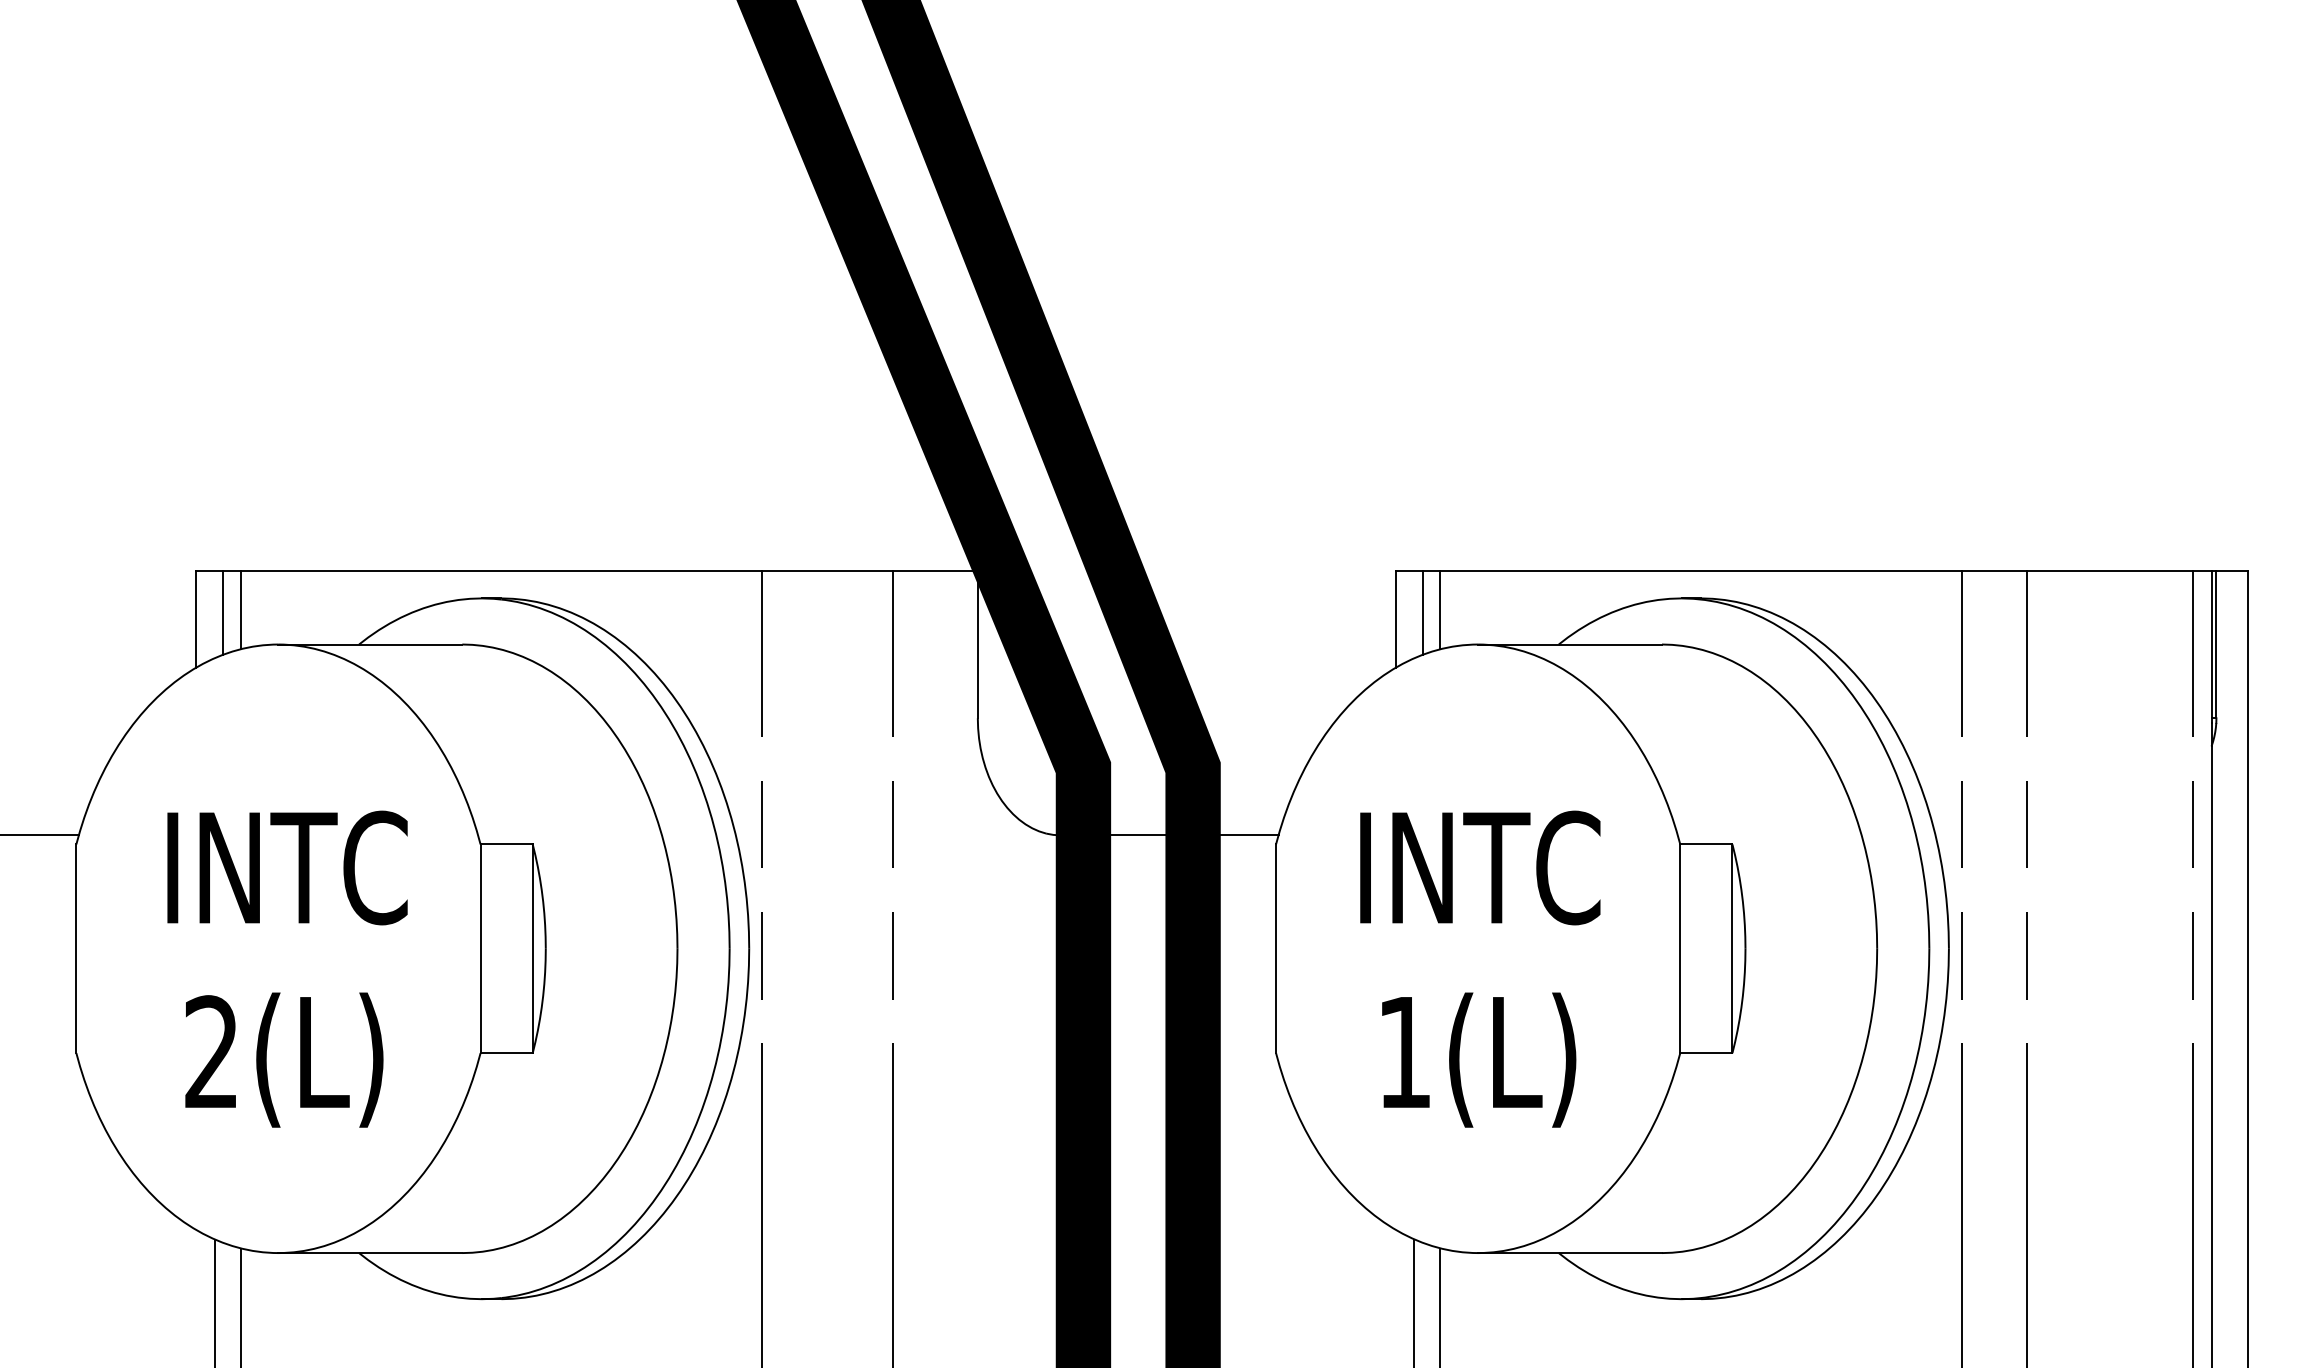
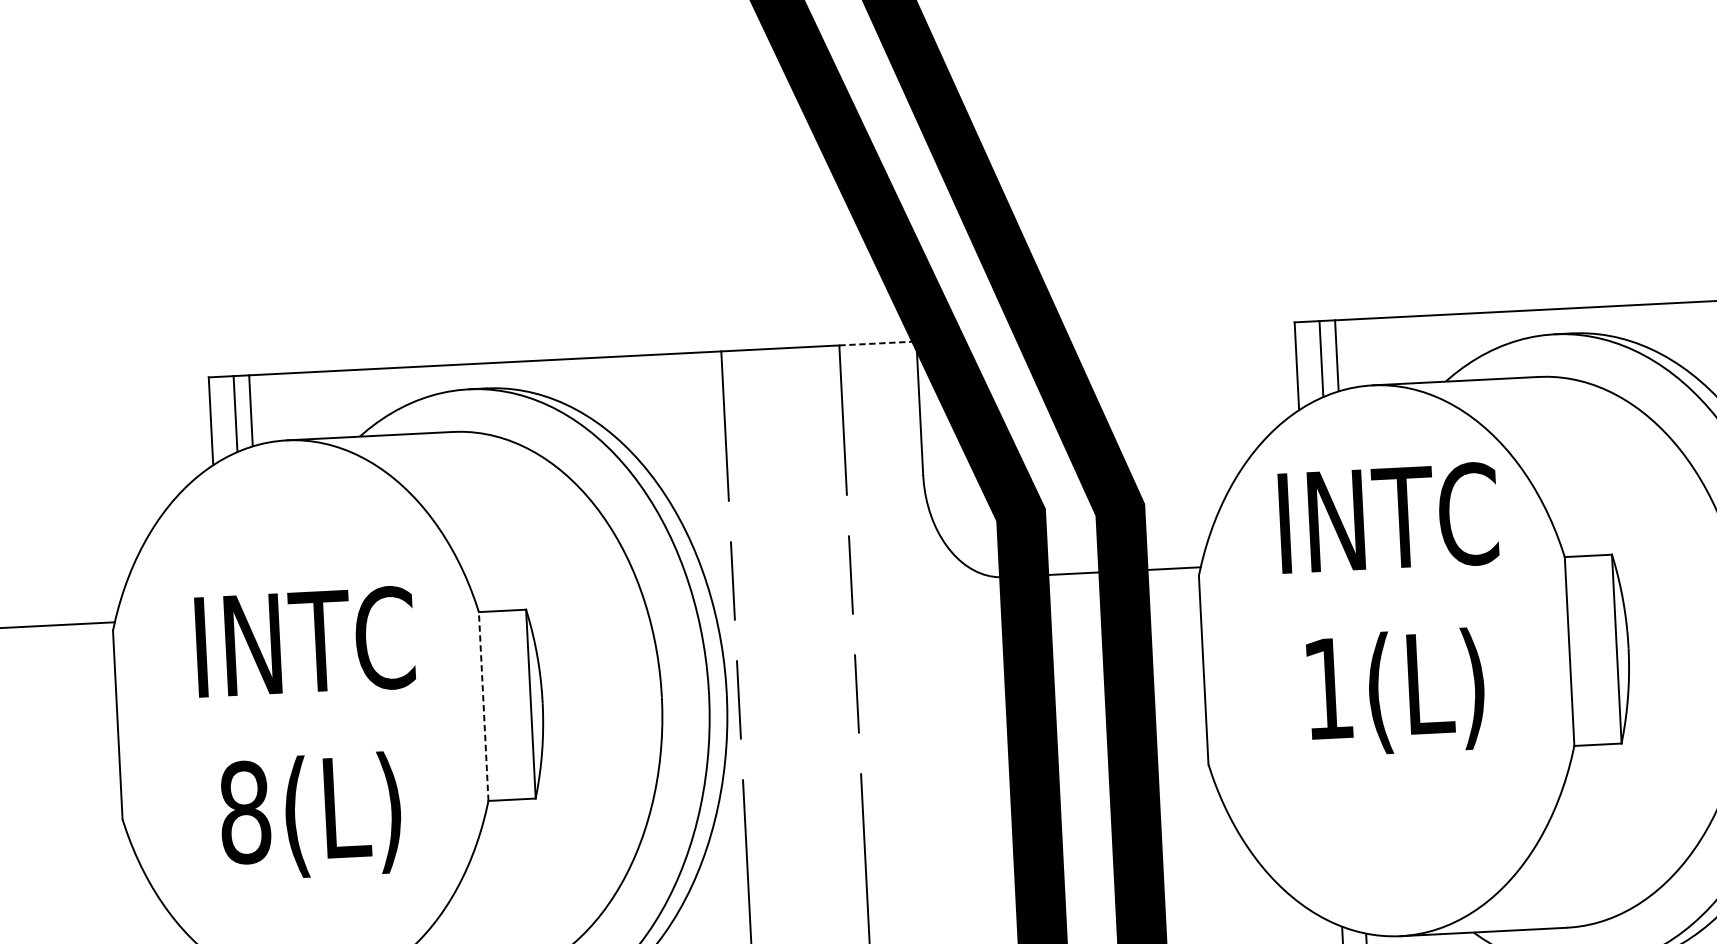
line: (935, 570) -> (878, 343), solid -> dashed
line: (480, 948) -> (483, 706), solid -> dashed
text: (1480, 968) -> (1393, 609), moved
text: (211, 1052) -> (244, 812), 2(L) -> 8(L)

